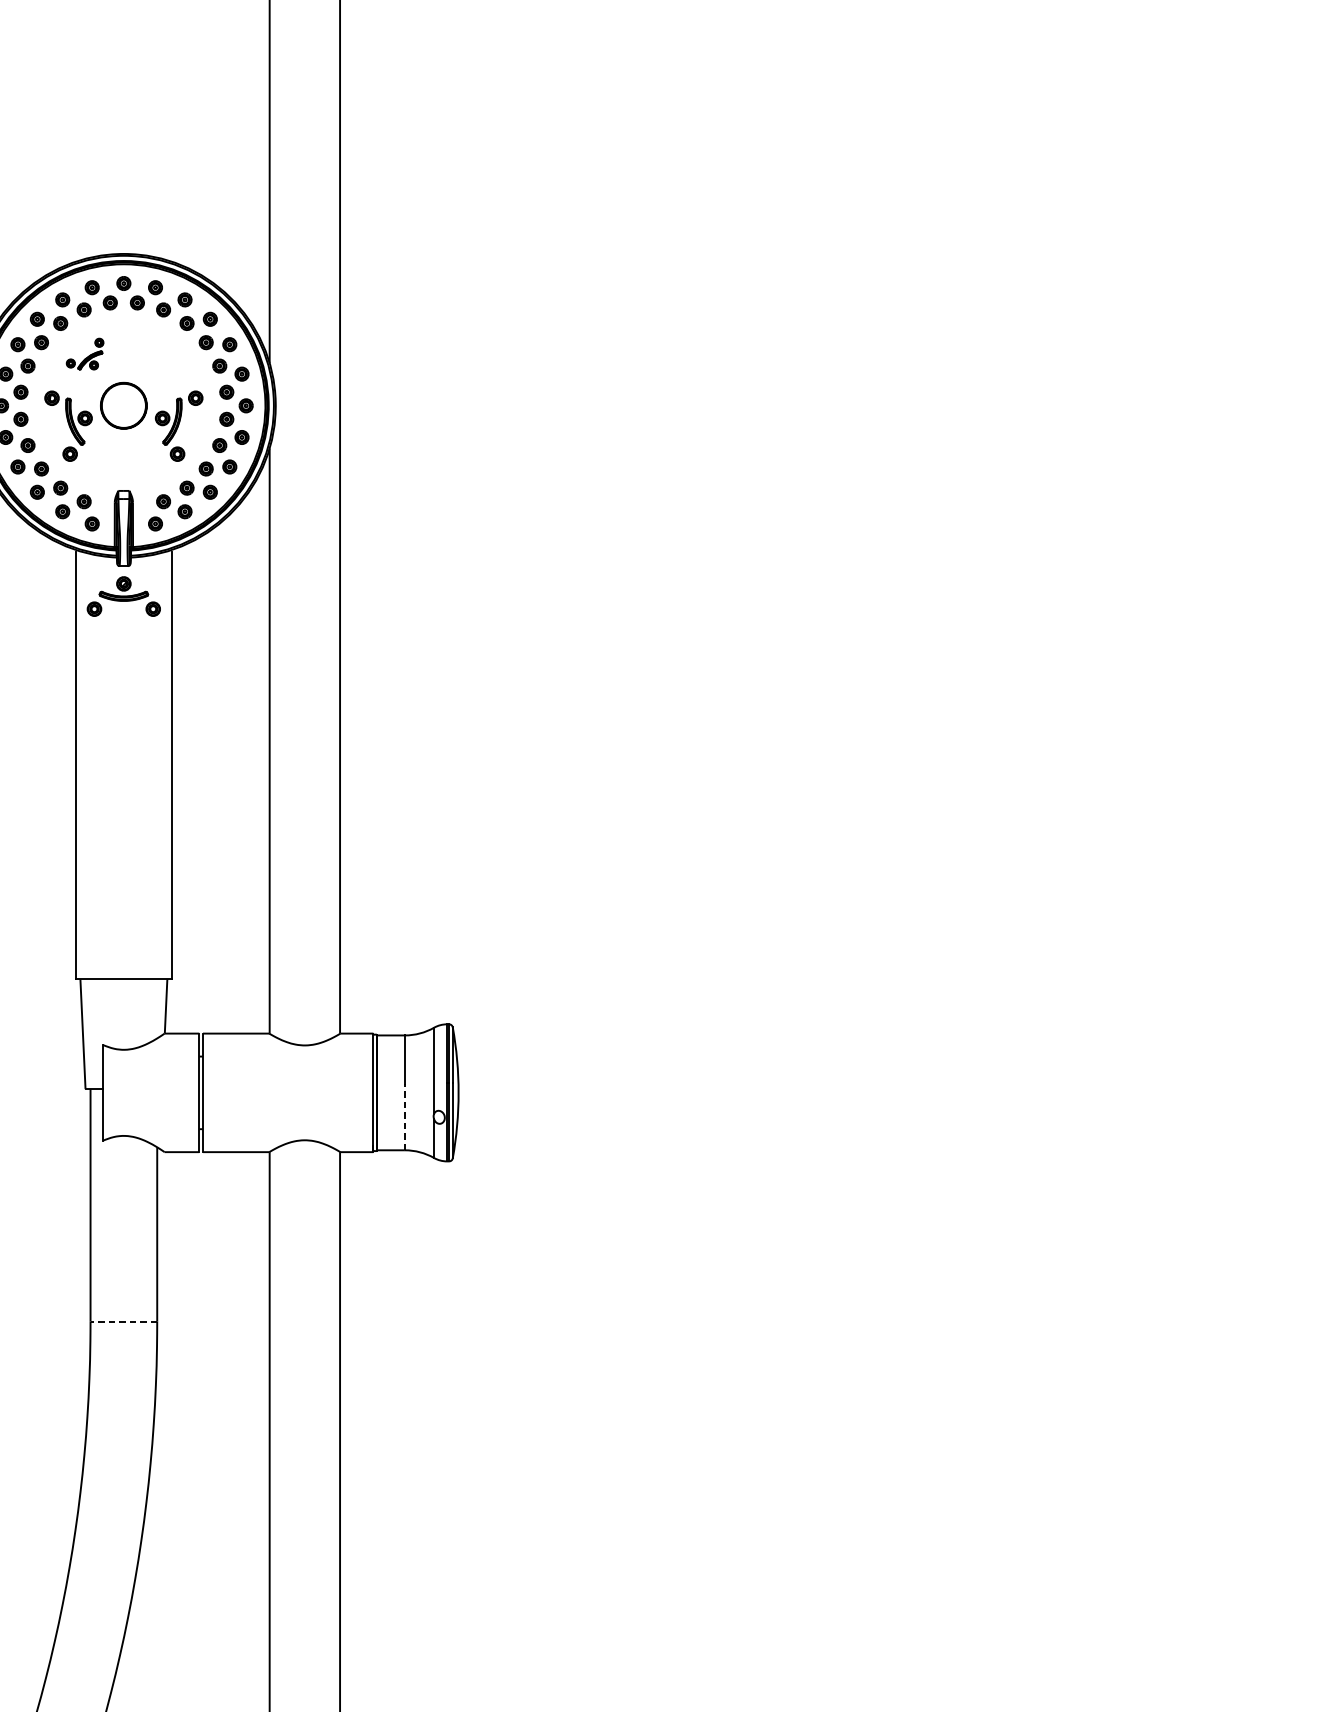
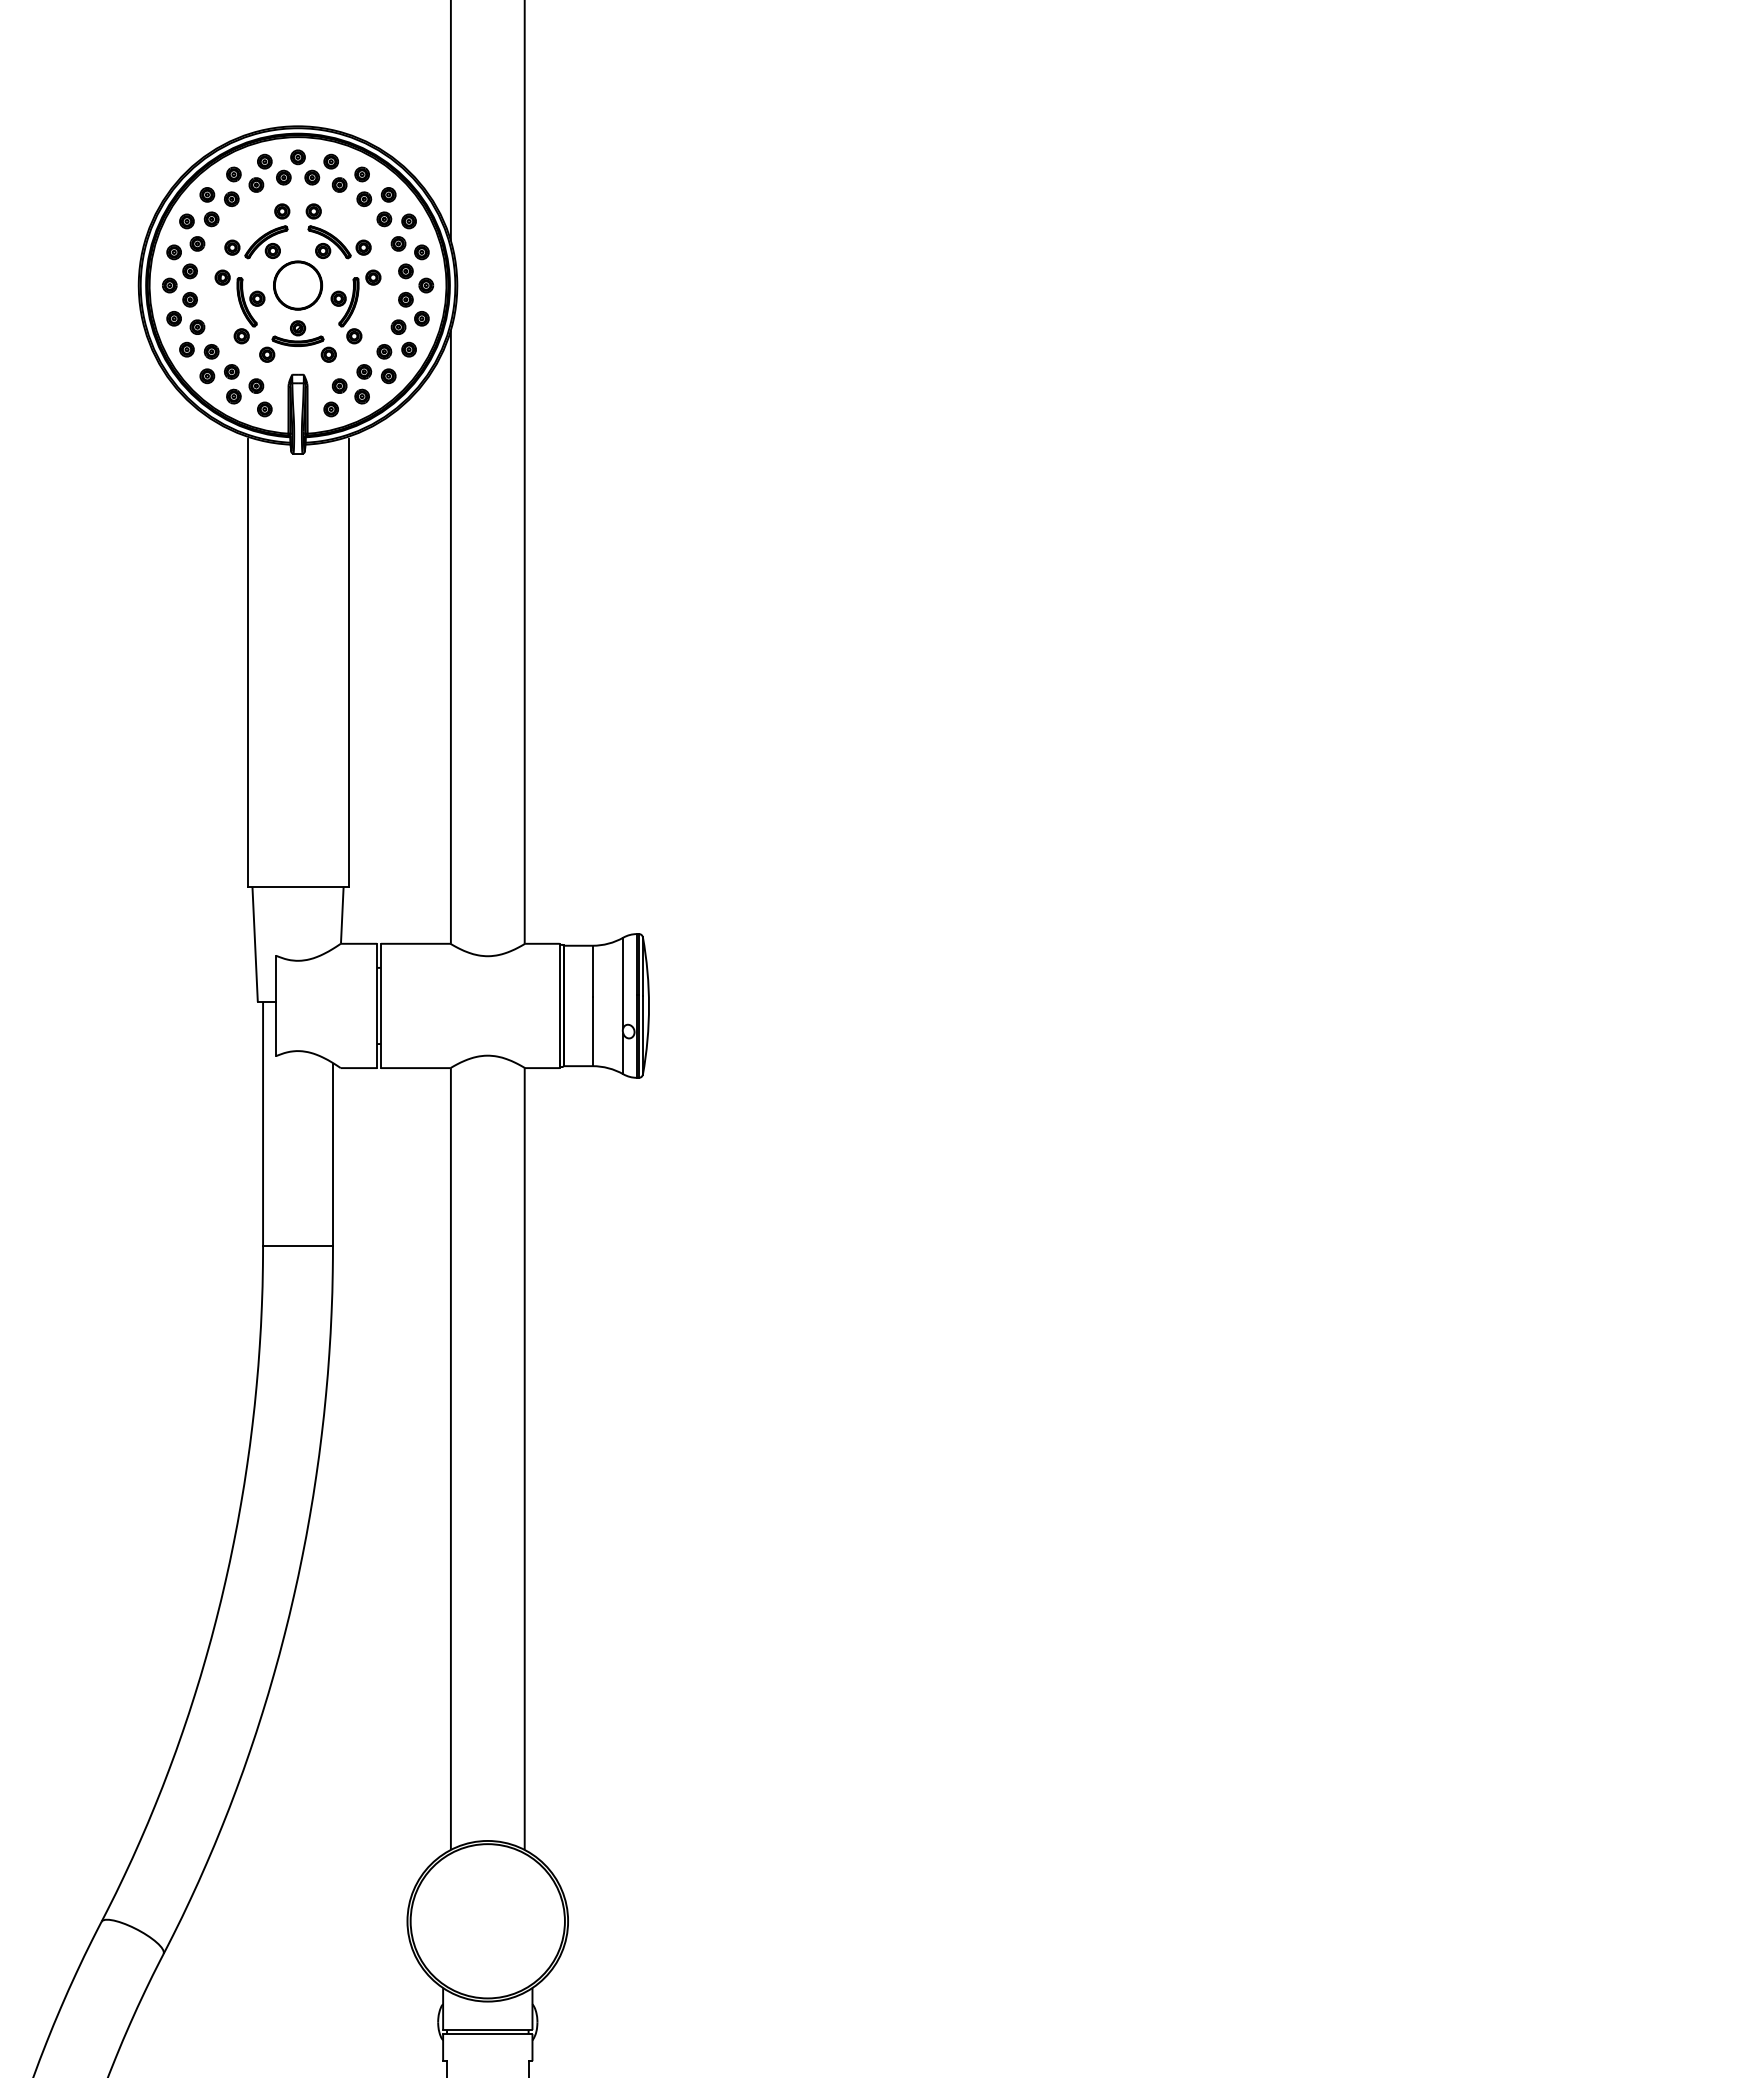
part: (85, 354) -> (257, 231), size x1.67
part: (162, 354) -> (338, 231), added
part: (123, 596) -> (297, 341), moved
line: (404, 1117) -> (592, 1031), dashed -> solid
line: (124, 1321) -> (298, 1245), dashed -> solid

